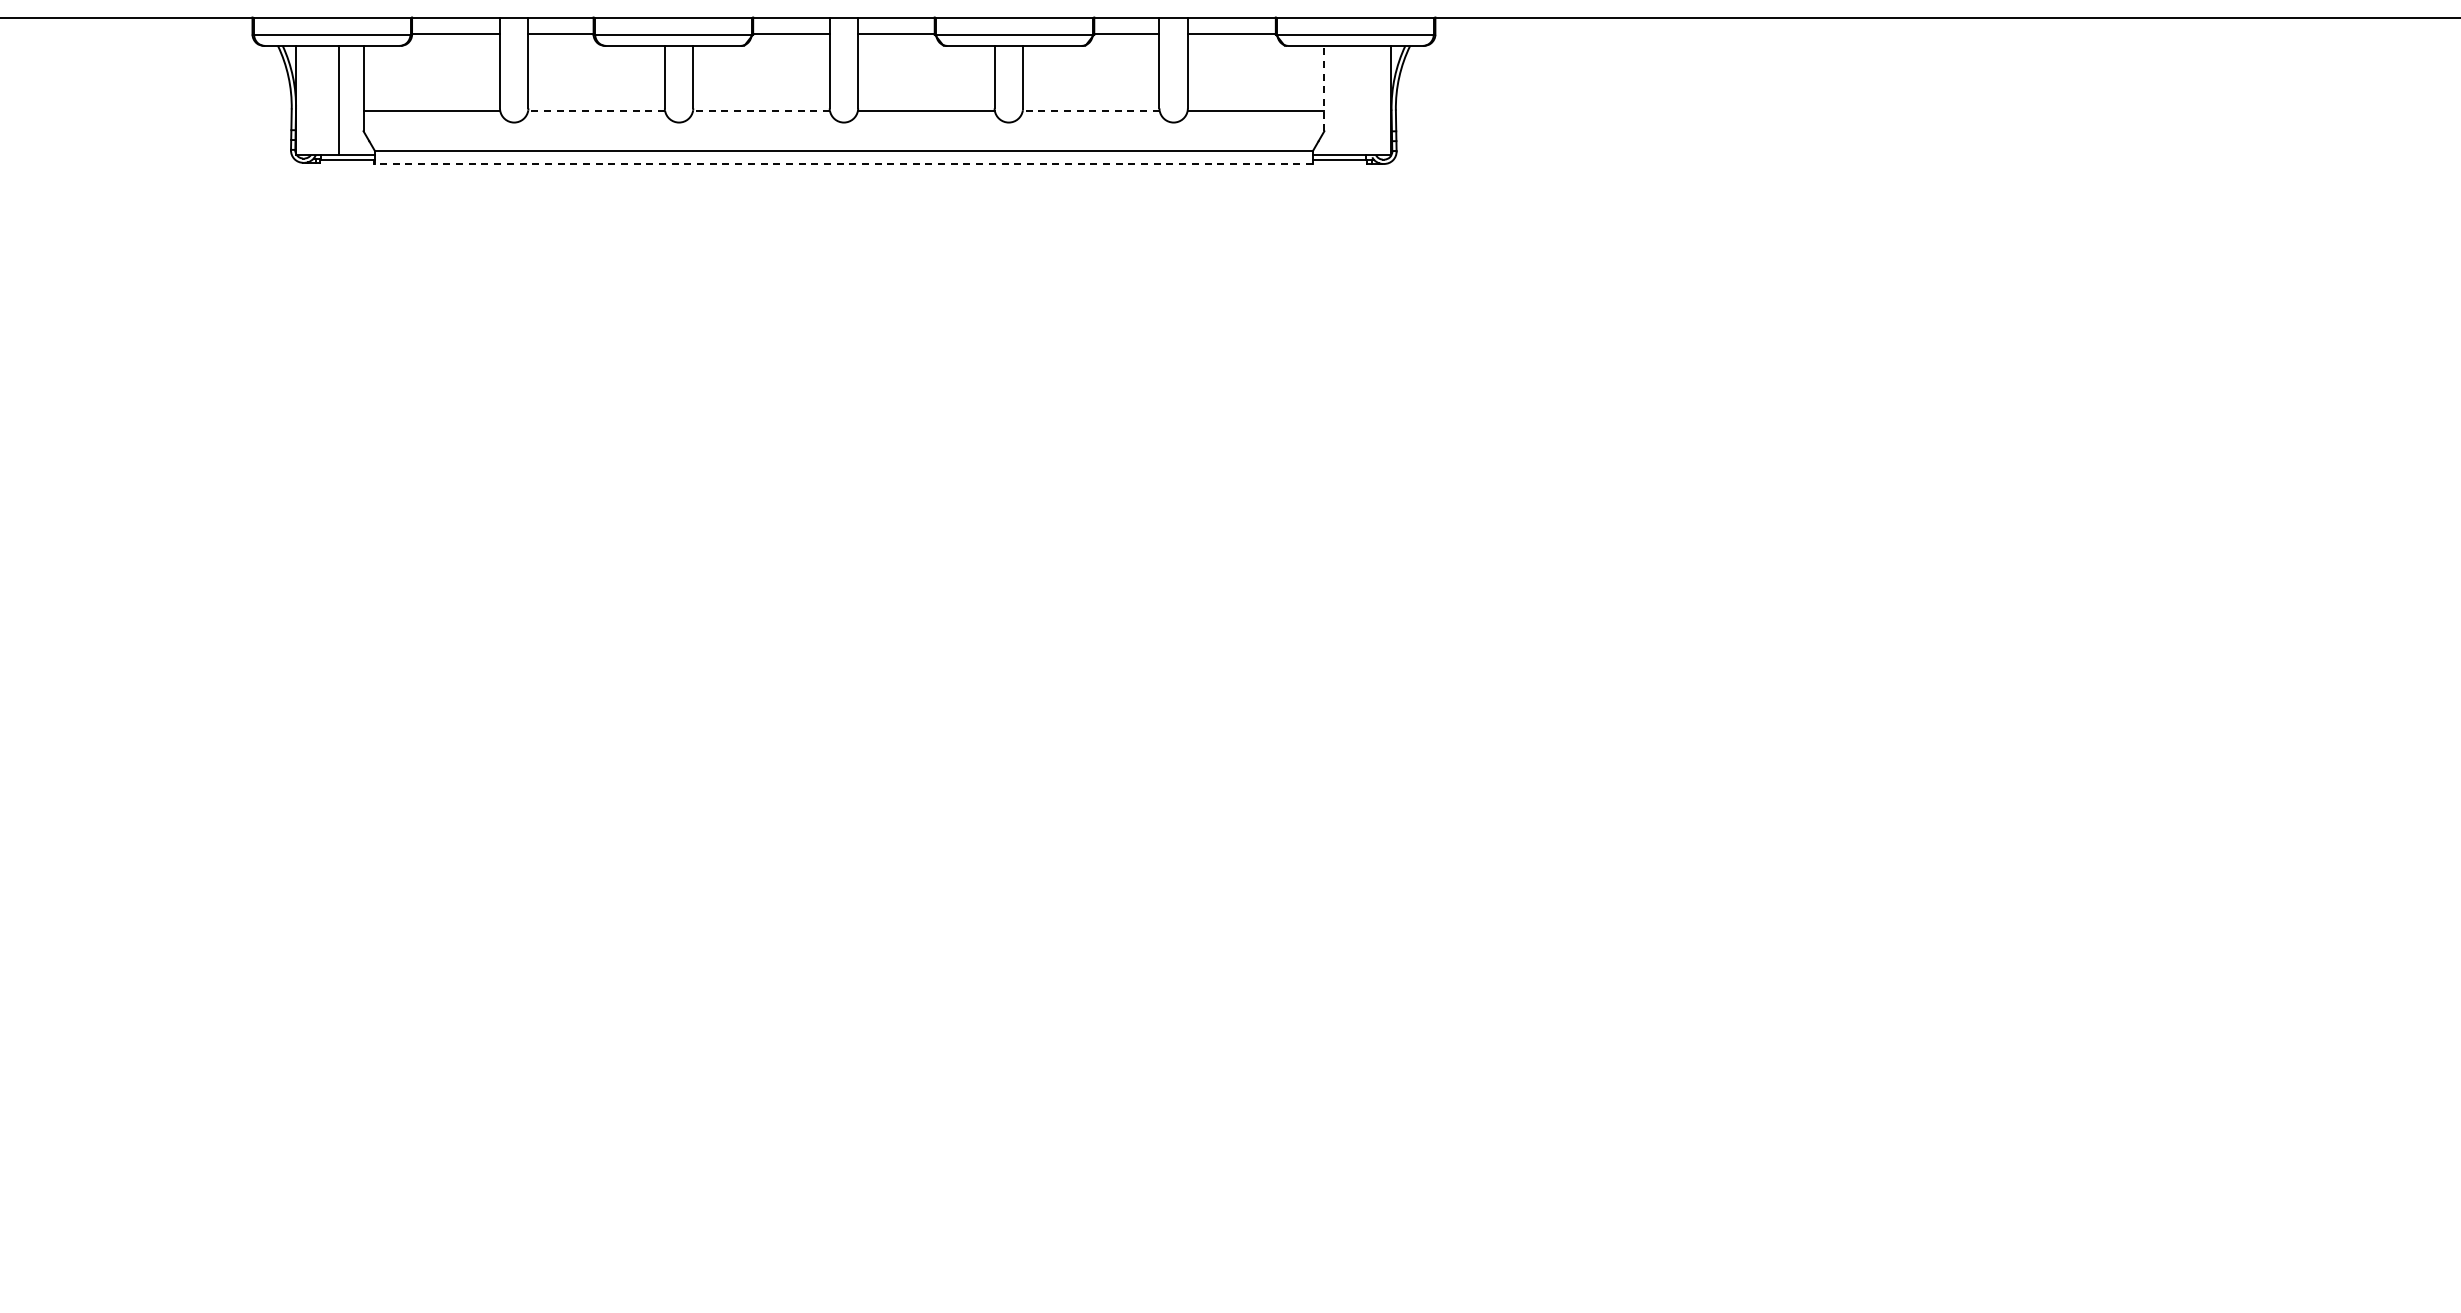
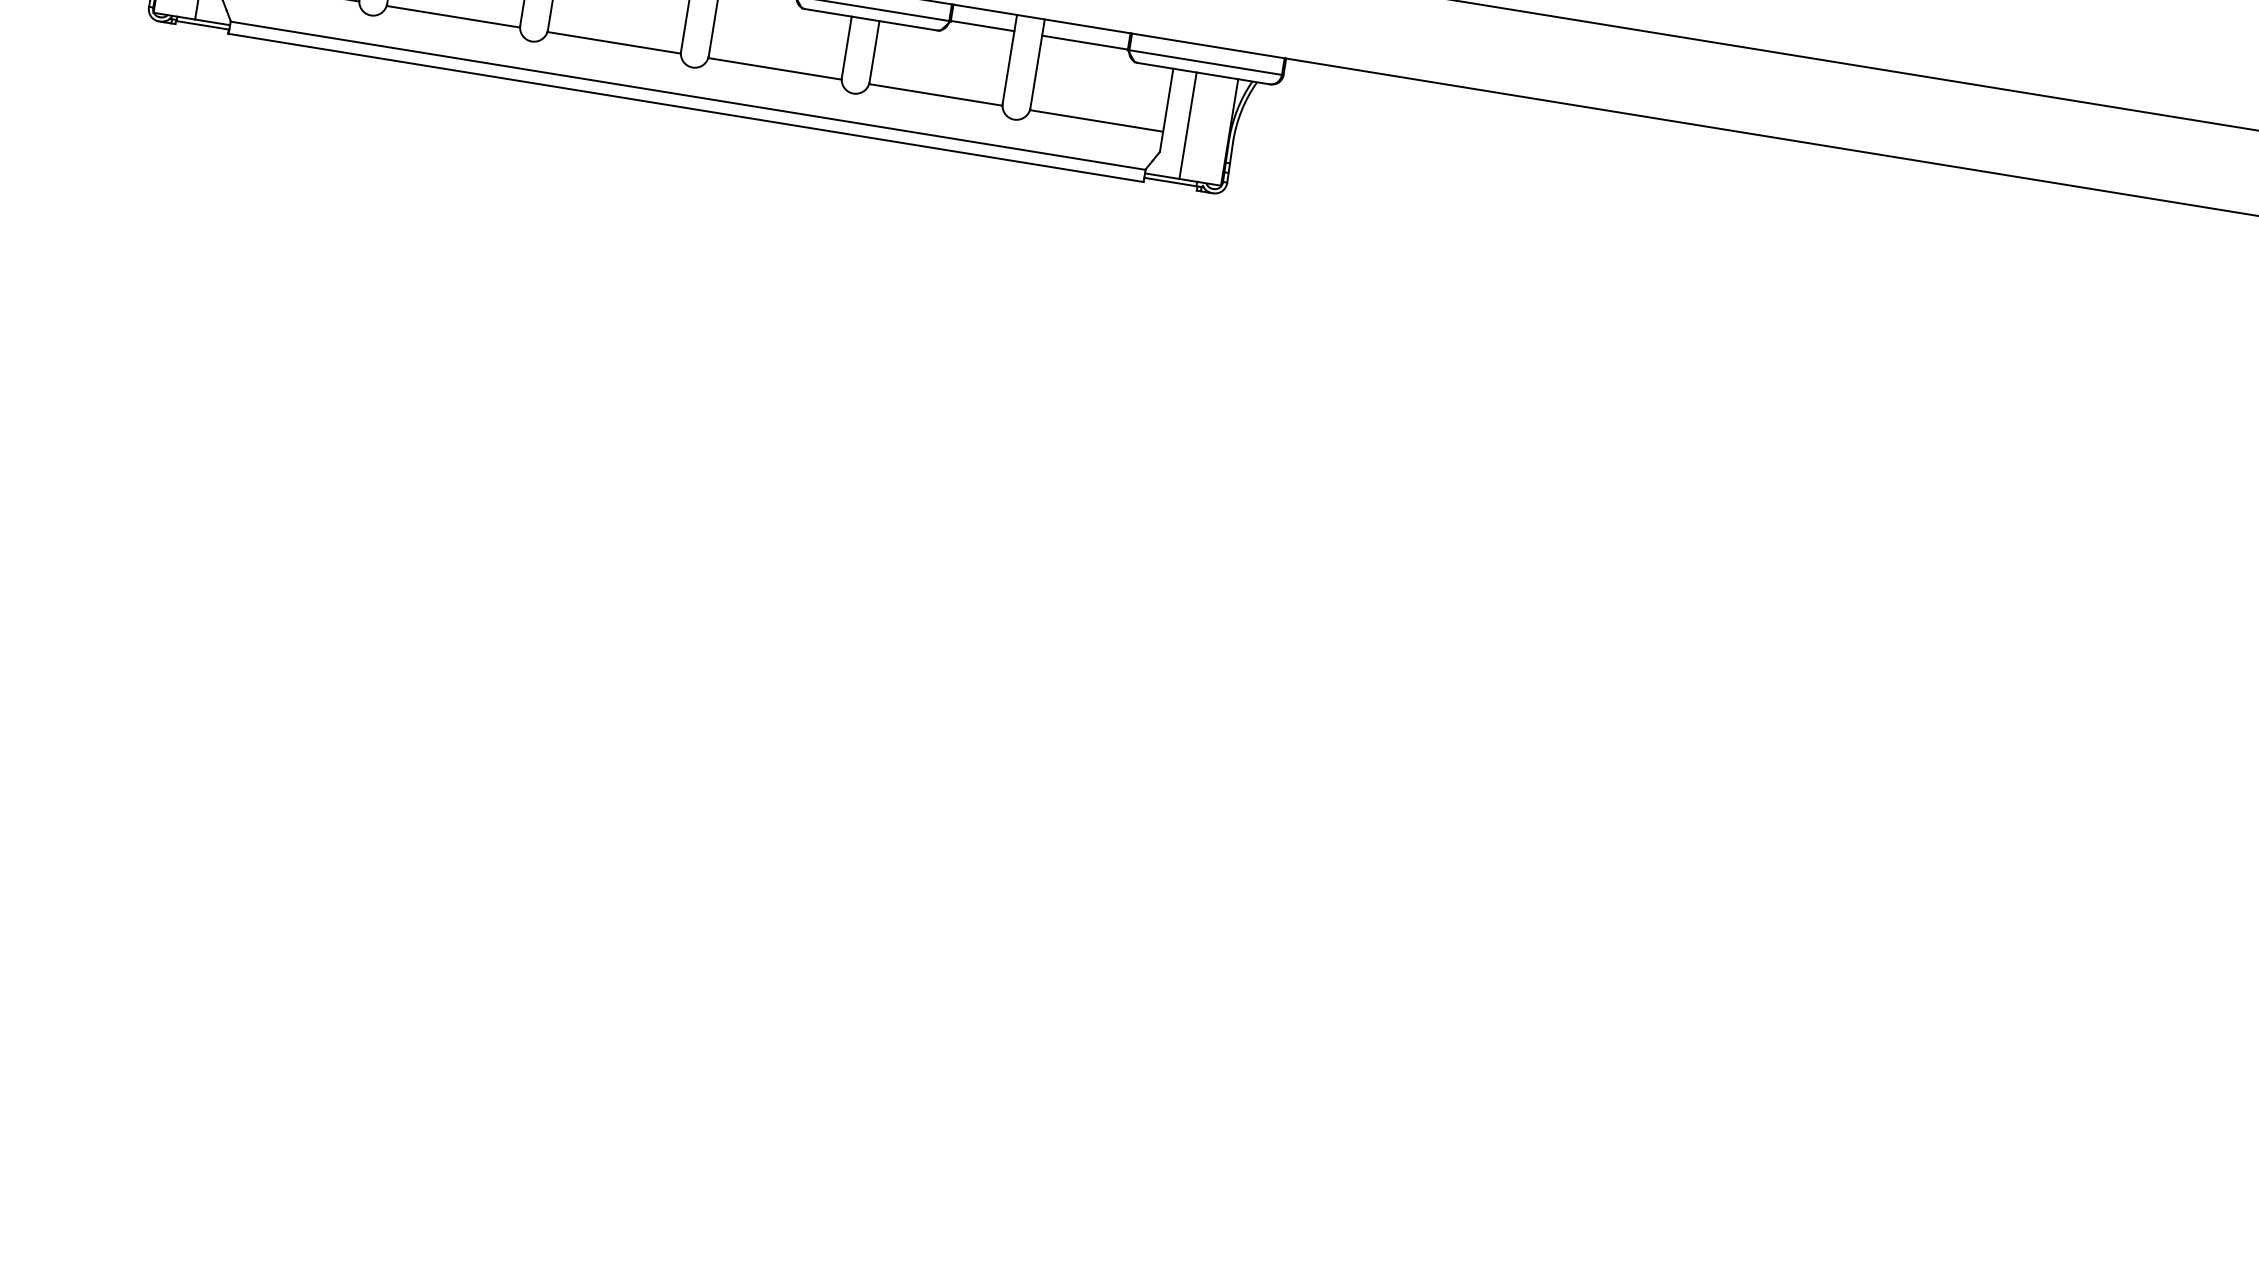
line: (1324, 88) -> (1166, 110), dashed -> solid
line: (1348, 100) -> (1188, 125), added
line: (596, 110) -> (453, 16), dashed -> solid
line: (761, 110) -> (614, 42), dashed -> solid
line: (1090, 110) -> (935, 94), dashed -> solid
line: (843, 163) -> (685, 107), dashed -> solid

